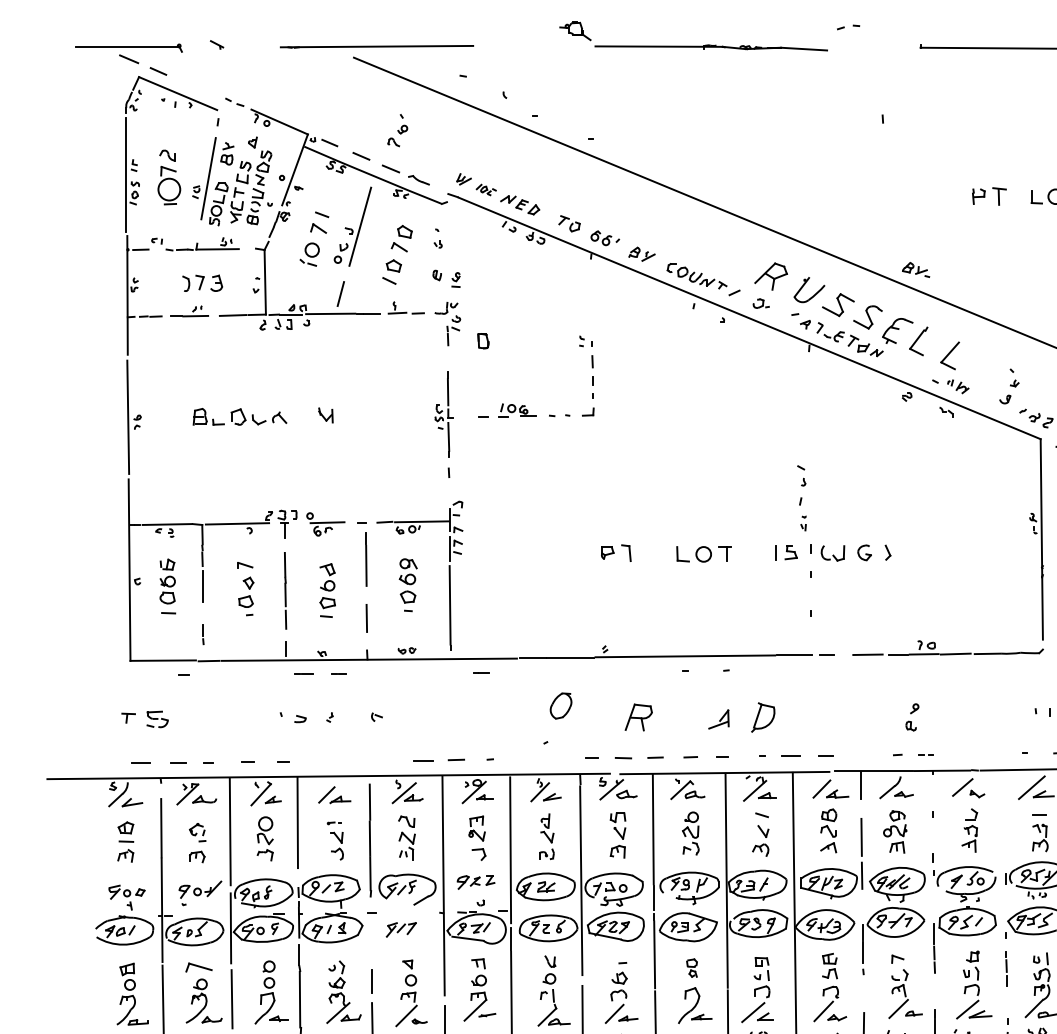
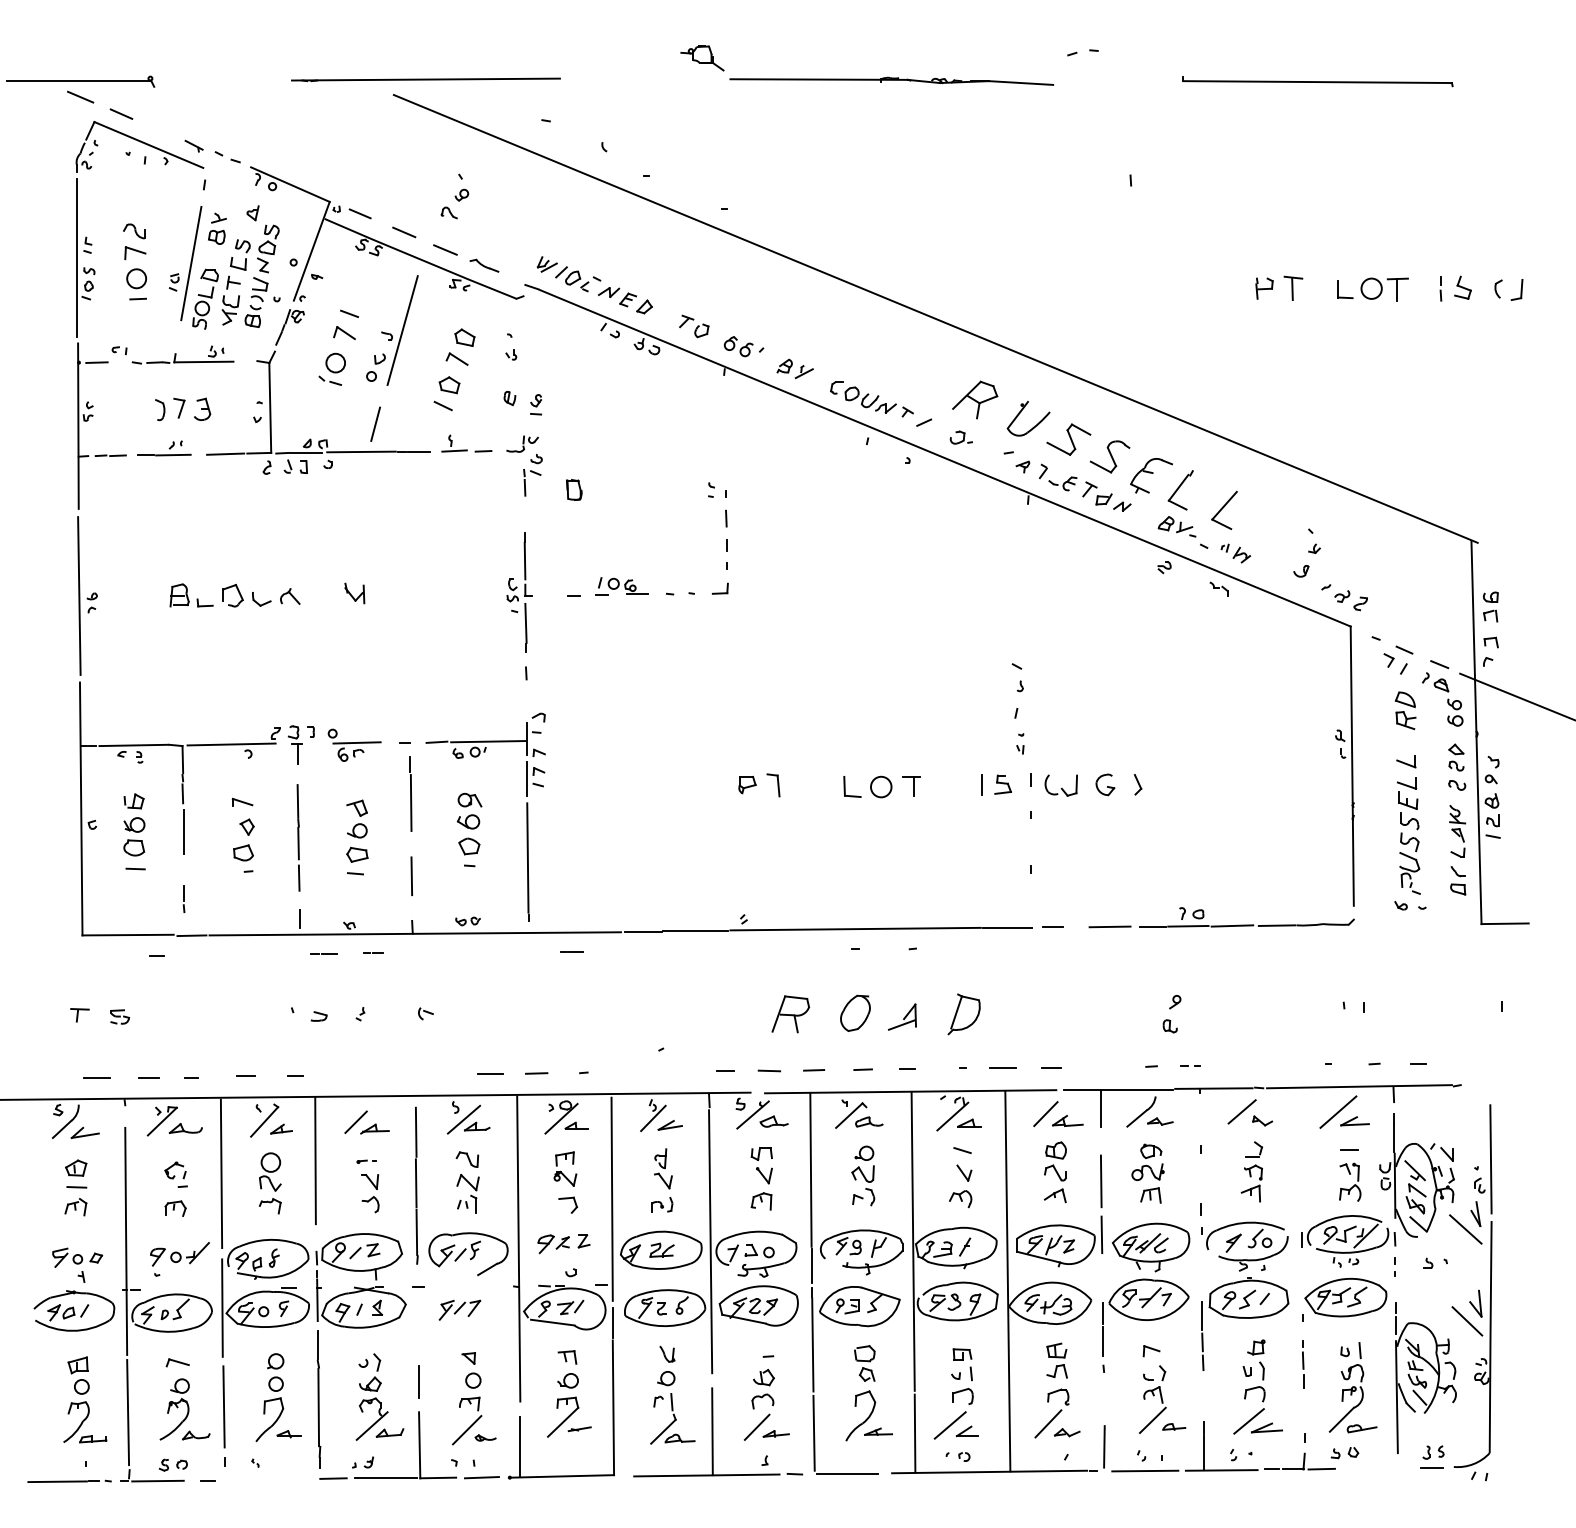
part: (216, 44) -> (193, 145), moved
circle: (169, 189) -> (136, 278), size x0.62
part: (486, 190) -> (578, 279), size x1.67
part: (915, 269) -> (1176, 526), moved
part: (561, 705) -> (855, 1012), moved
part: (157, 719) -> (119, 1016), size x0.62
part: (198, 967) -> (177, 1362), size x0.62
part: (691, 968) -> (864, 1363), size x1.43

